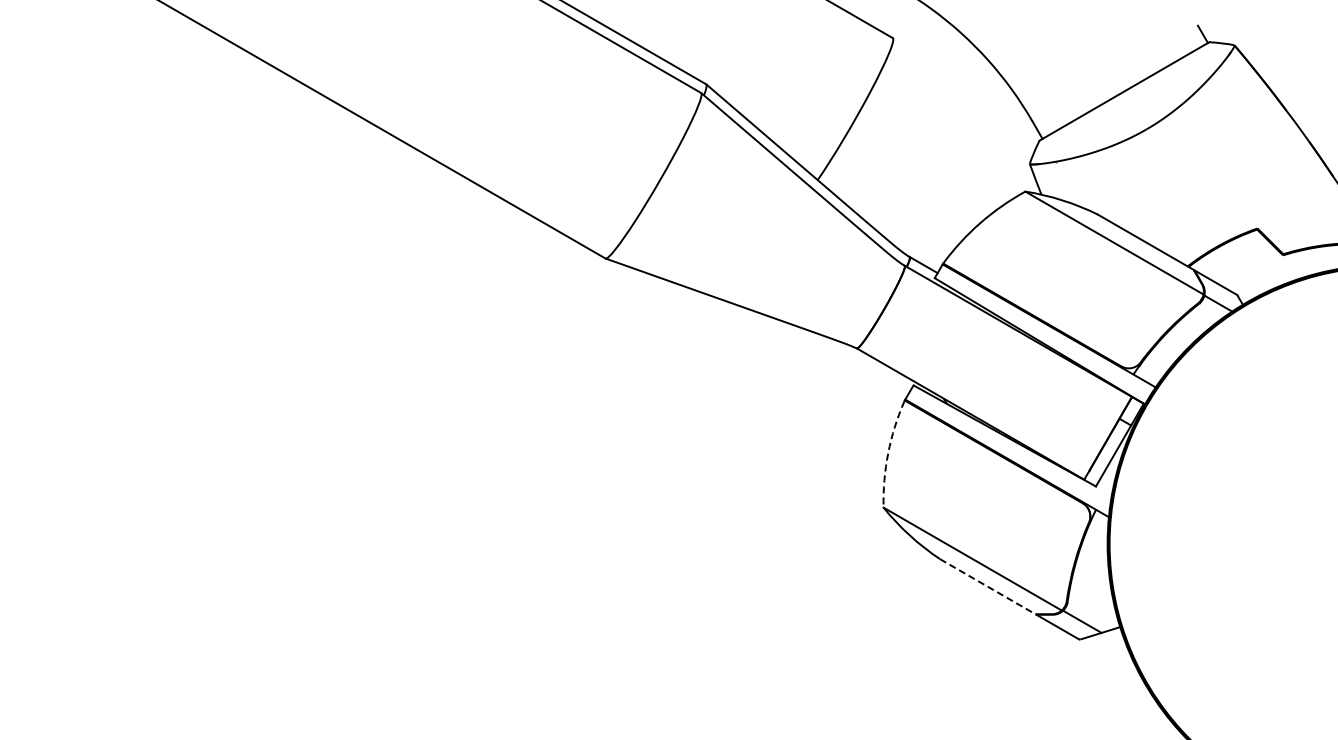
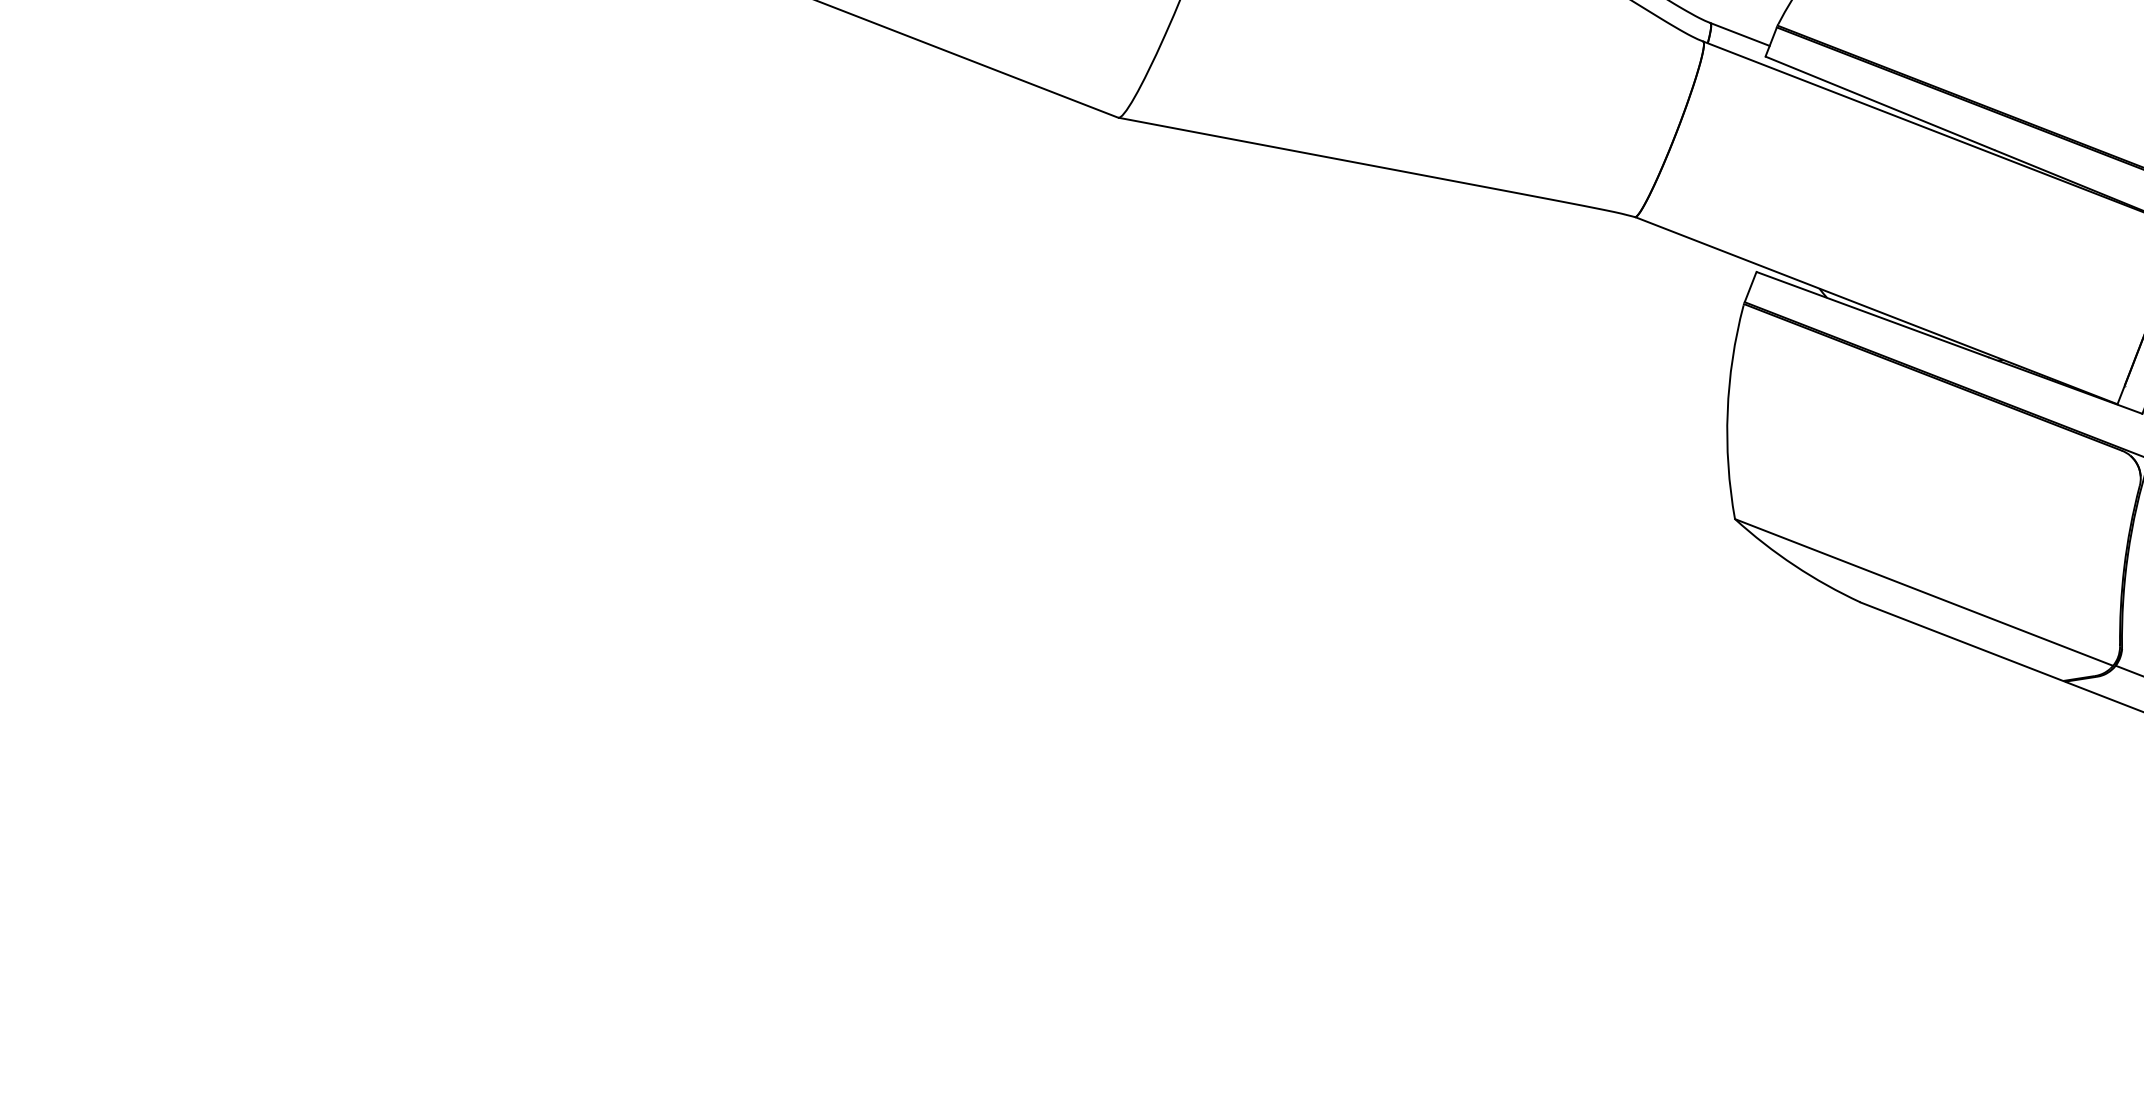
arc: (888, 453) -> (1728, 412), dashed -> solid
line: (988, 586) -> (1963, 641), dashed -> solid

